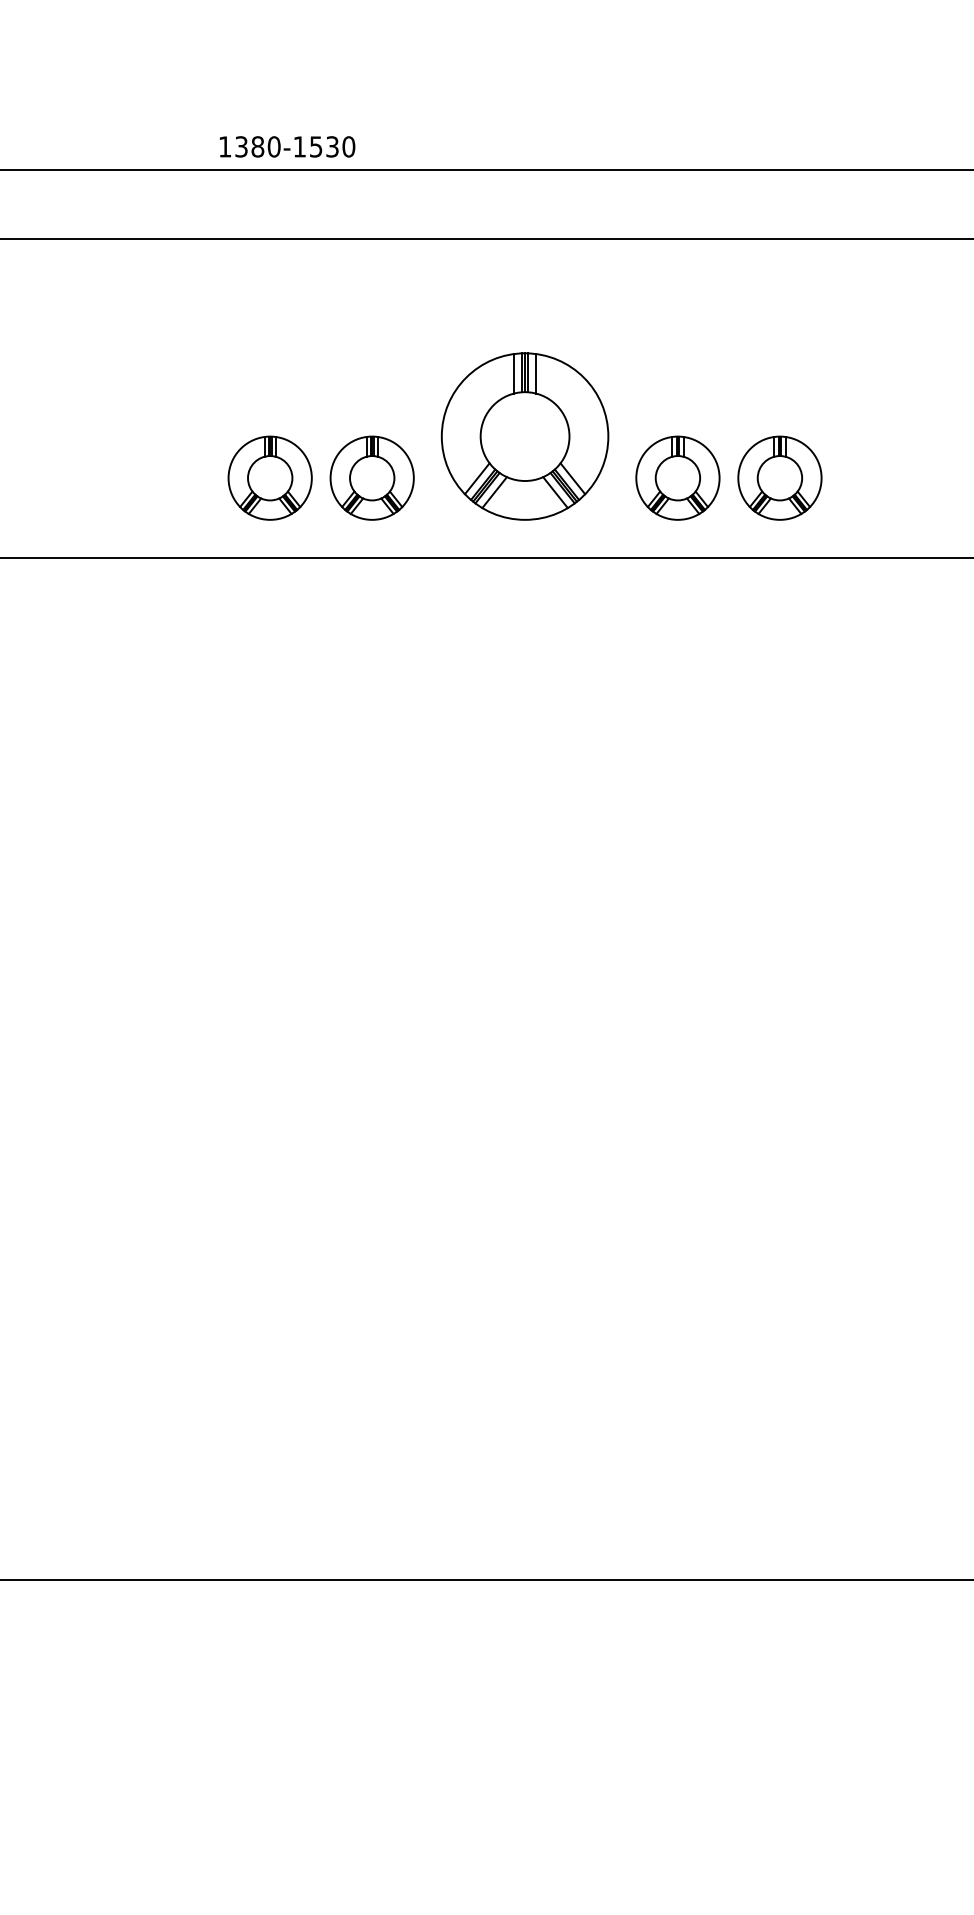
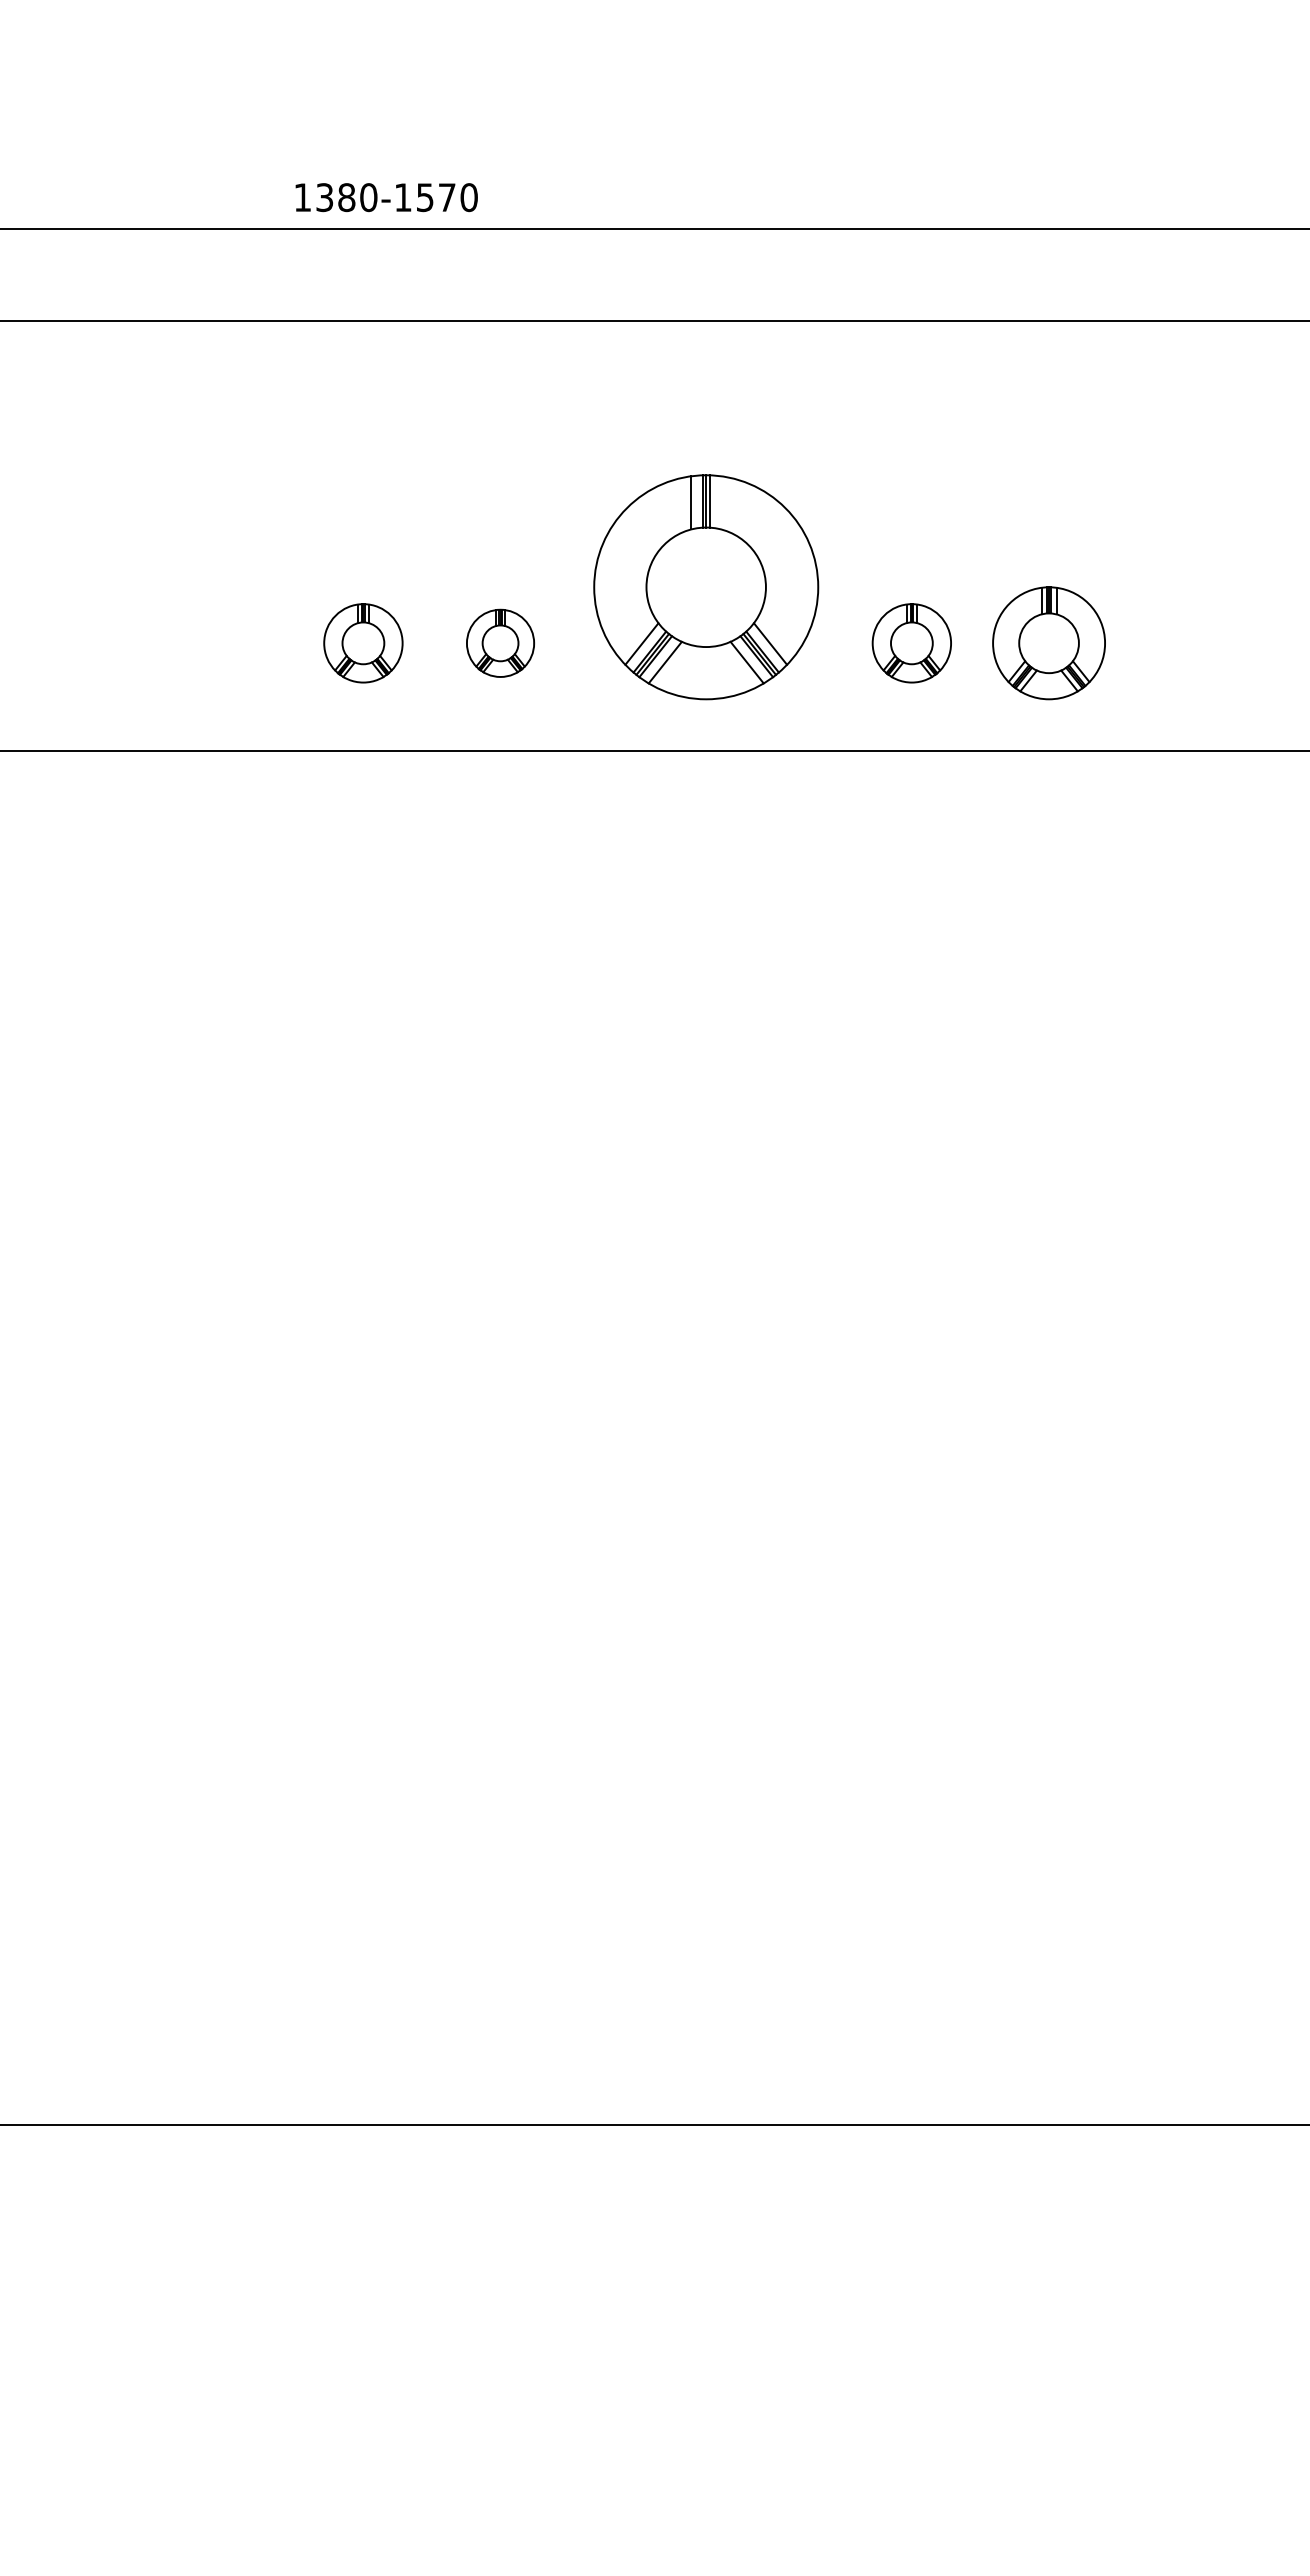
text: (332, 146) -> (447, 197), 1380-1530 -> 1380-1570
line: (536, 373) -> (721, 502), removed
part: (270, 478) -> (363, 643), size x0.7
part: (372, 478) -> (500, 643), size x0.6
part: (677, 478) -> (911, 643), size x0.7

